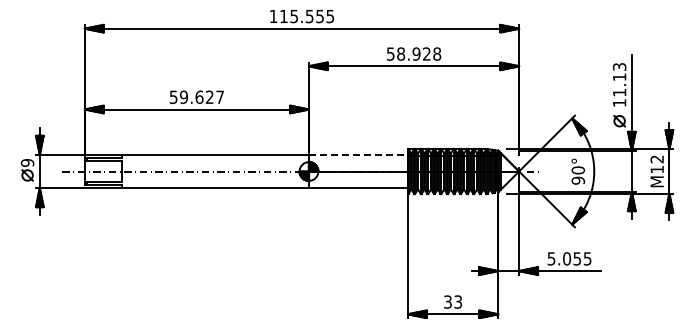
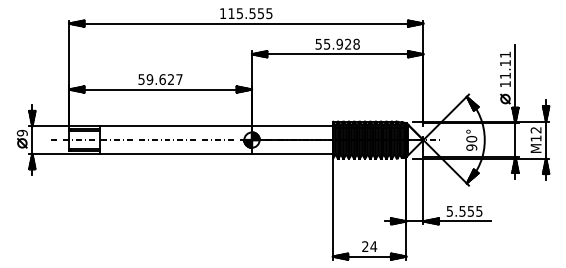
text: (401, 53) -> (327, 43), 58.928 -> 55.928
text: (619, 66) -> (505, 54), 11.13 -> 11.11
line: (358, 154) -> (292, 126), dashed -> solid
text: (567, 258) -> (462, 211), 5.055 -> 5.555
text: (453, 301) -> (369, 246), 33 -> 24

